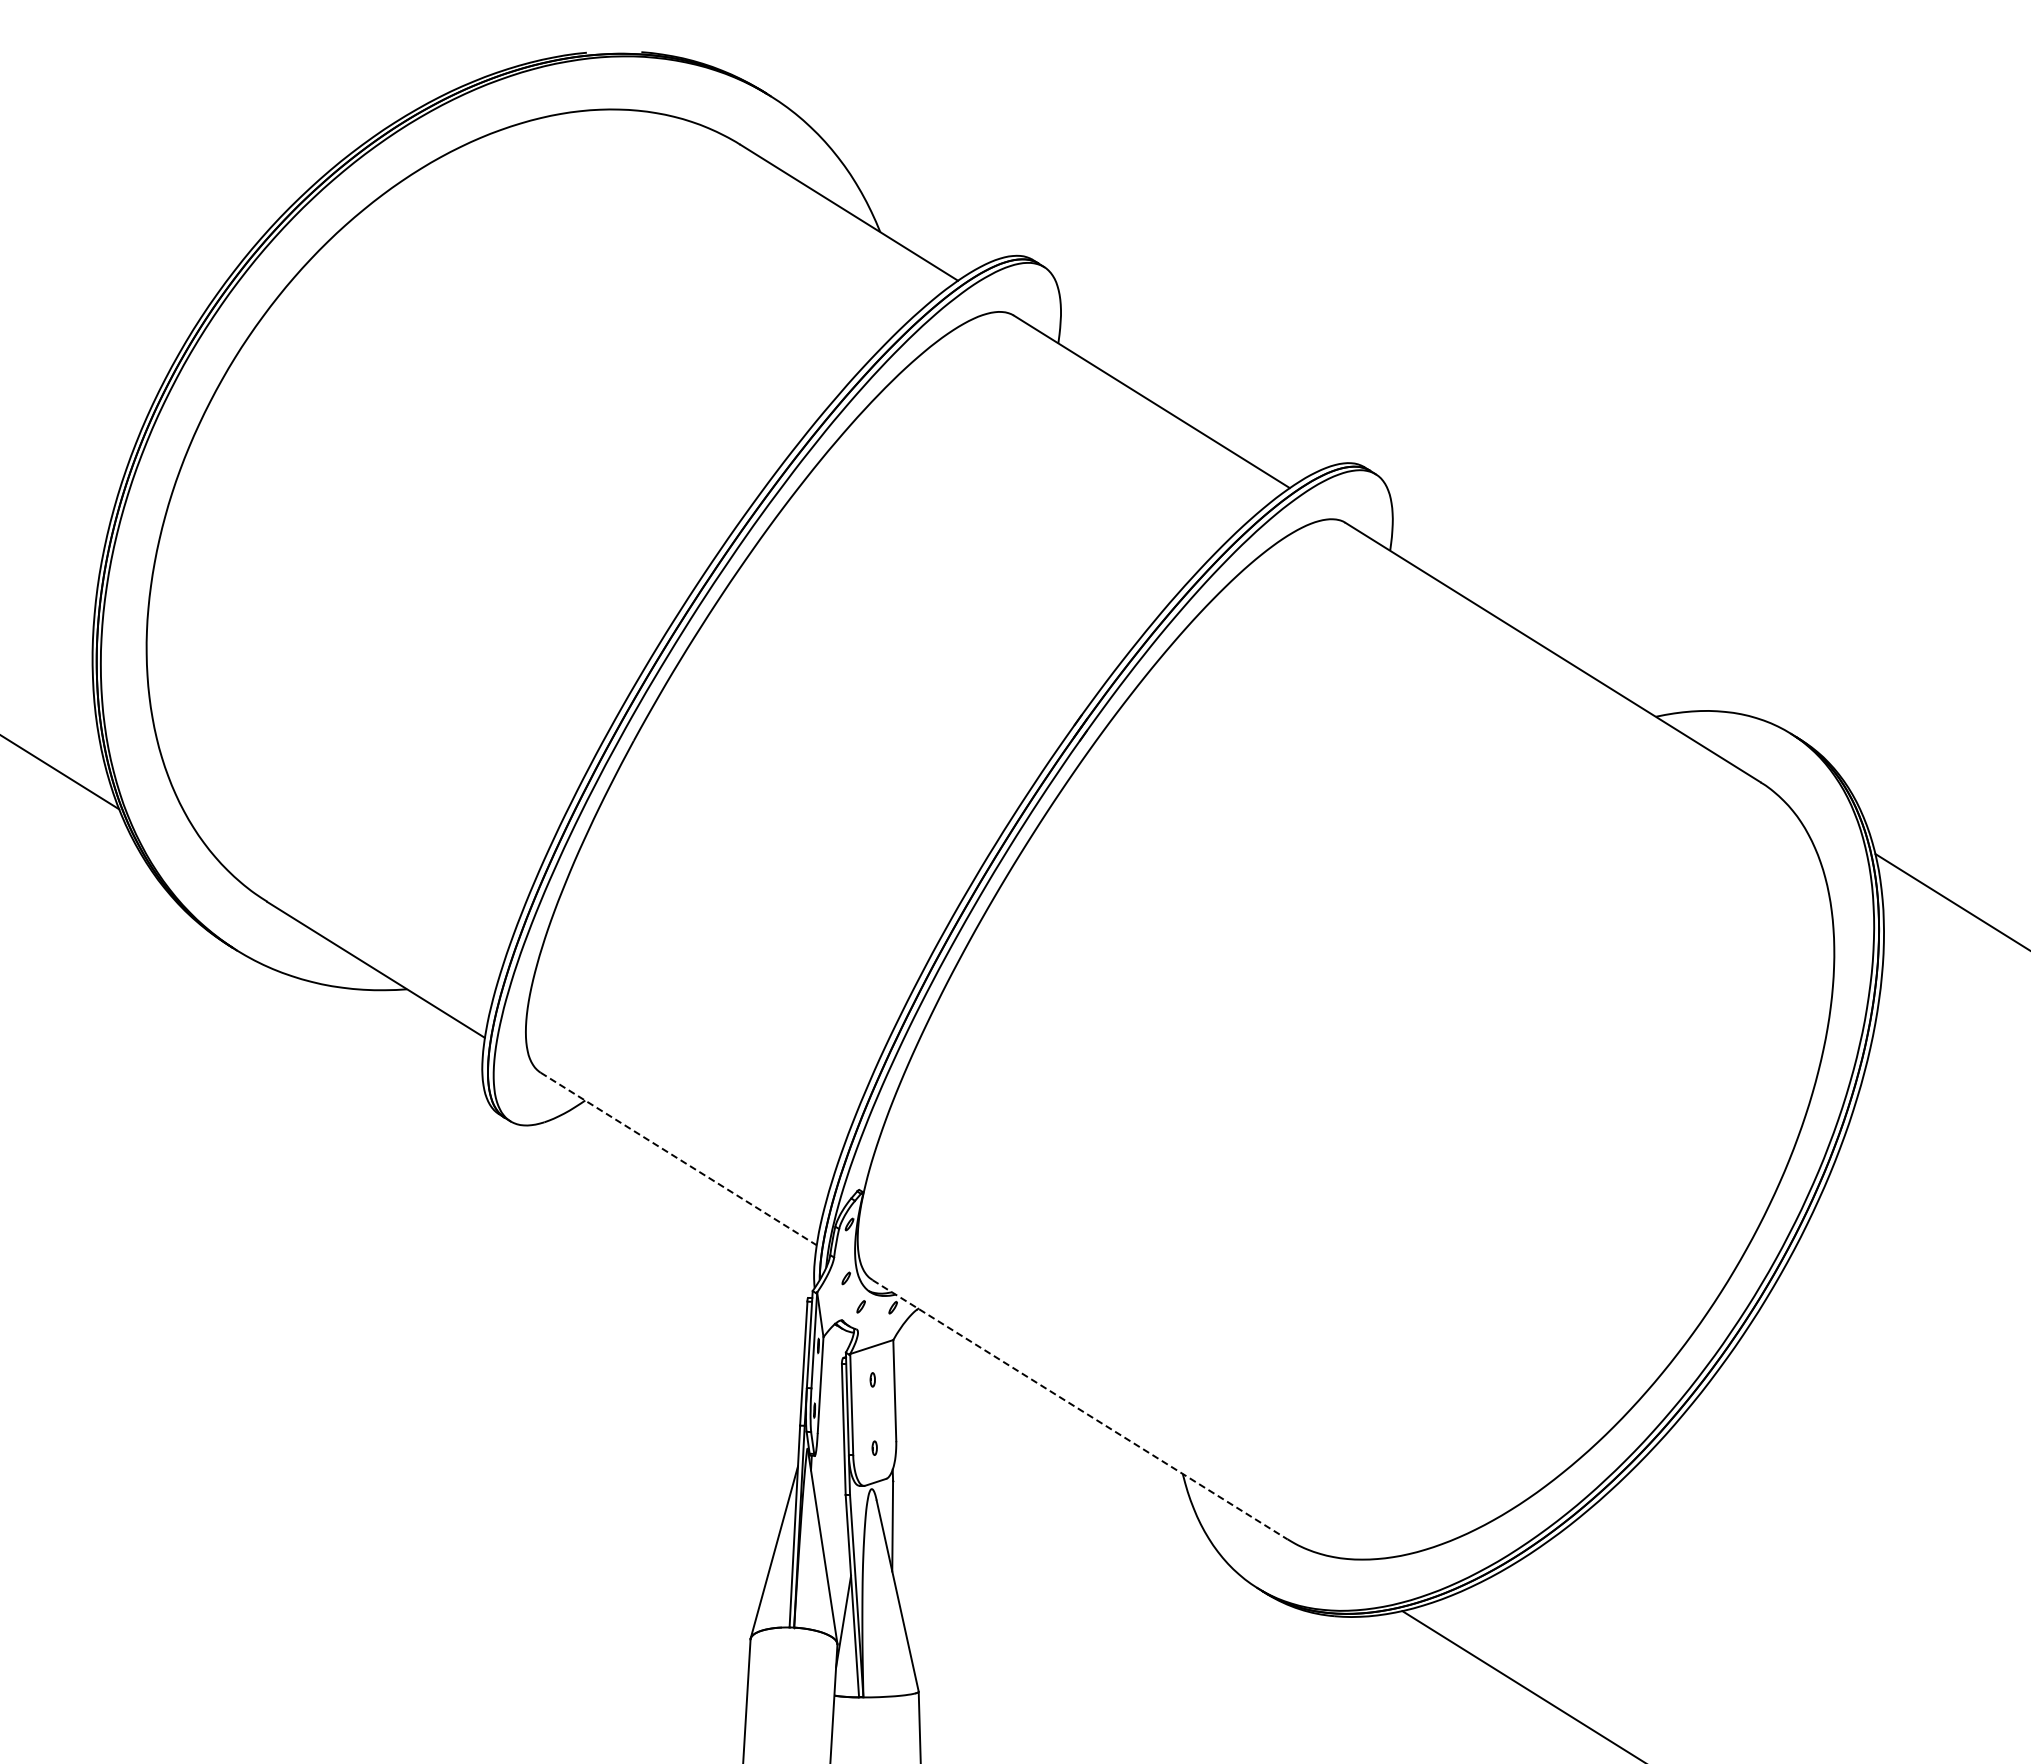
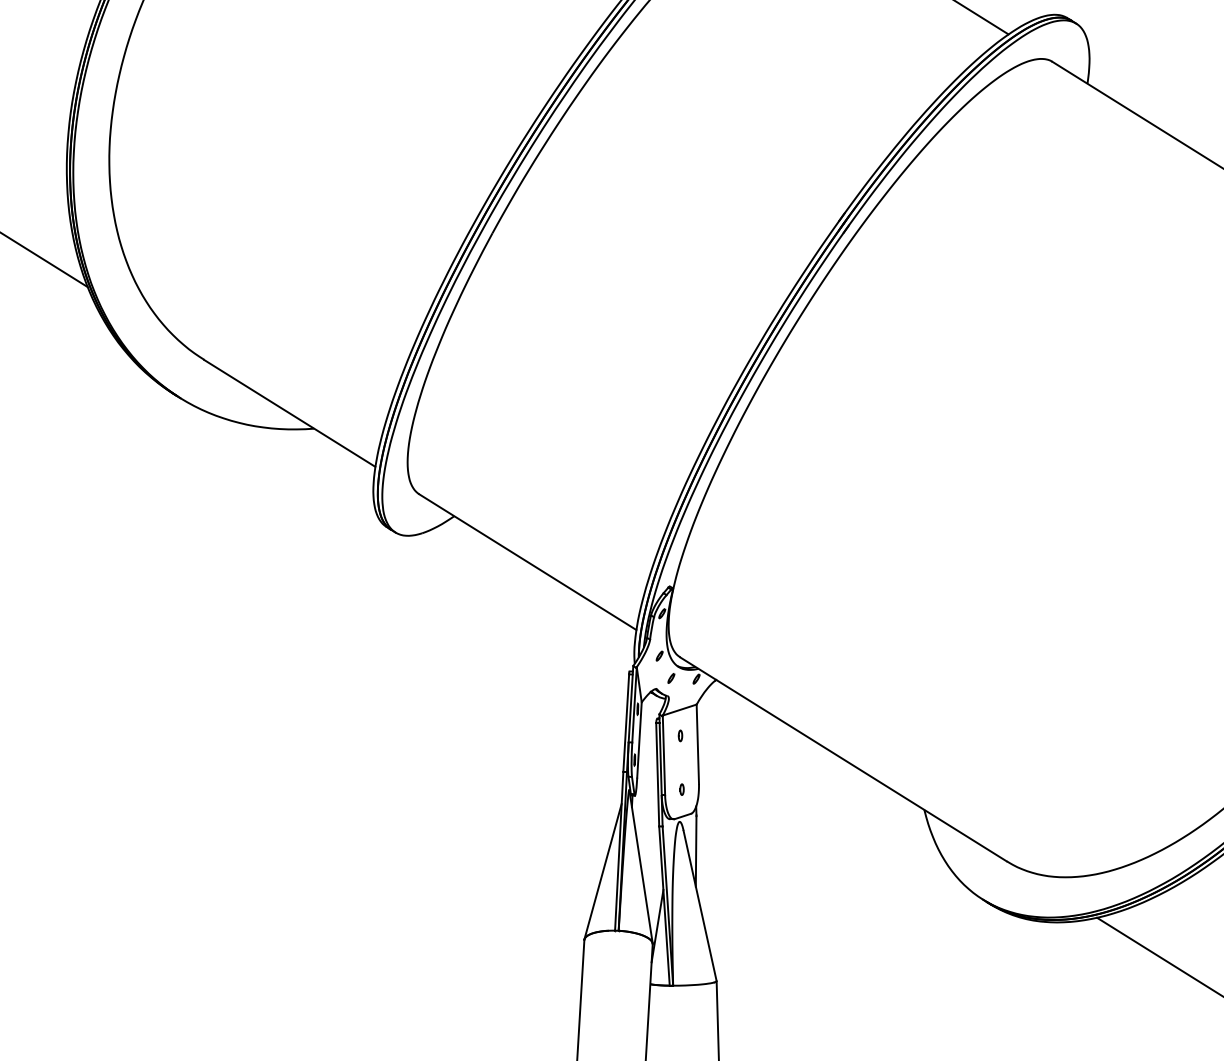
line: (678, 1159) -> (527, 562), dashed -> solid
line: (1080, 1409) -> (843, 759), dashed -> solid

